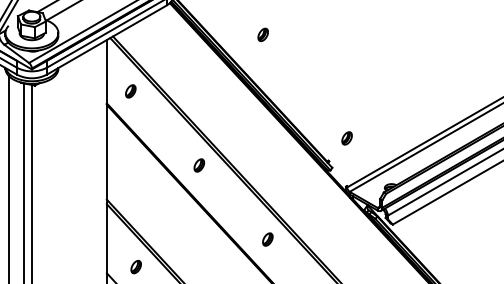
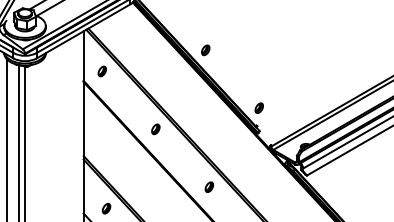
part: (262, 35) -> (205, 50), moved
part: (346, 137) -> (258, 107), moved

